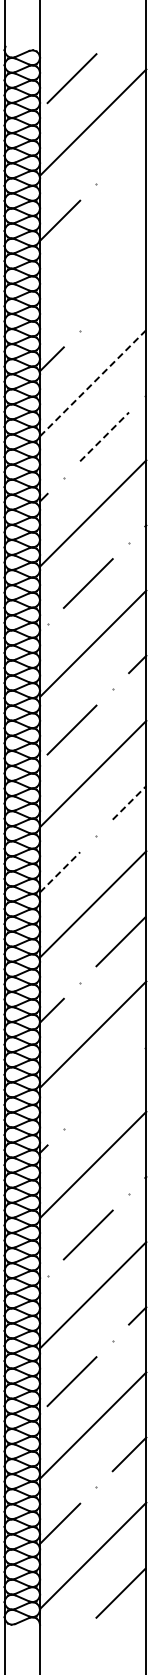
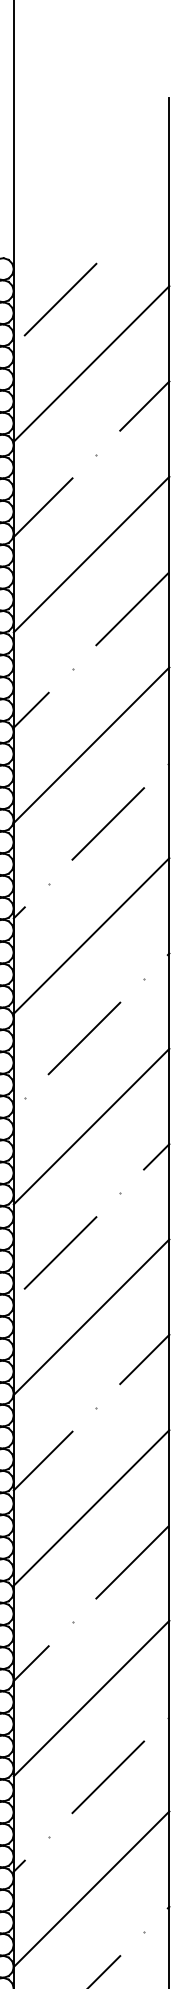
line: (129, 151) -> (144, 406), added
line: (93, 252) -> (92, 554), added
line: (120, 289) -> (131, 608), added
line: (93, 382) -> (92, 744), dashed -> solid
line: (104, 436) -> (108, 823), dashed -> solid
line: (129, 802) -> (144, 1358), dashed -> solid
line: (60, 871) -> (43, 1459), dashed -> solid
line: (104, 1088) -> (108, 1777), added

